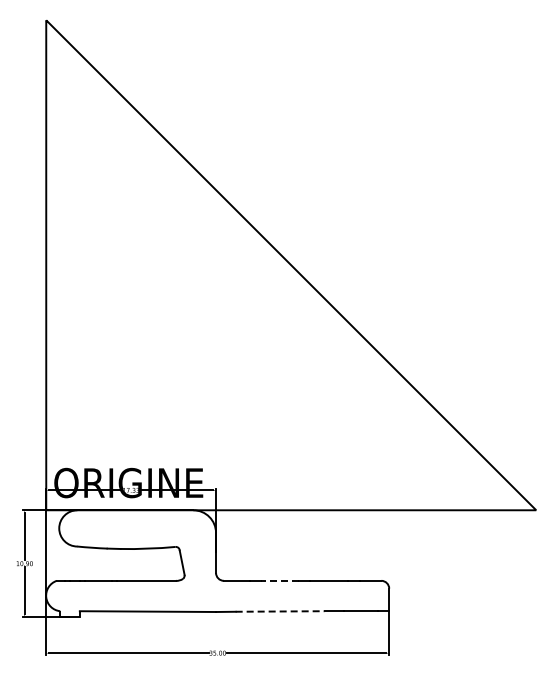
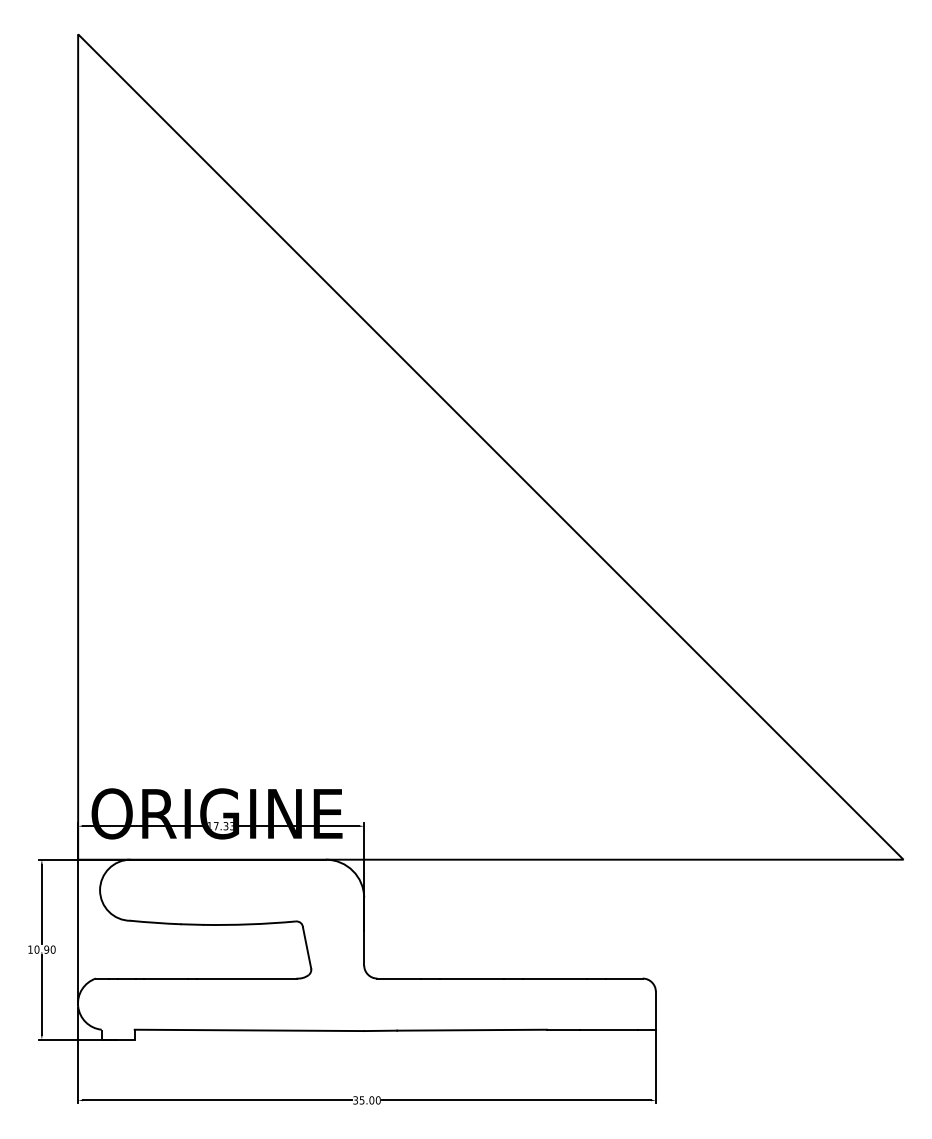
line: (280, 580) -> (472, 977), dashed -> solid
line: (280, 611) -> (472, 1030), dashed -> solid

